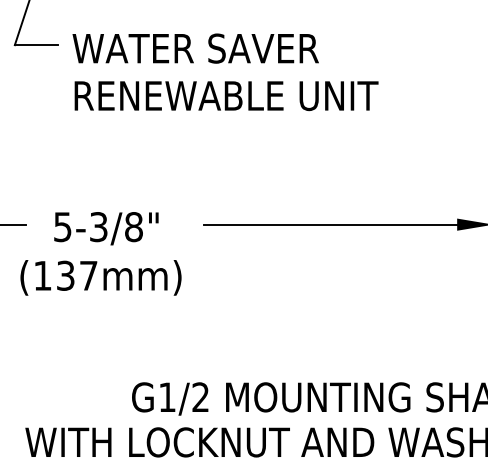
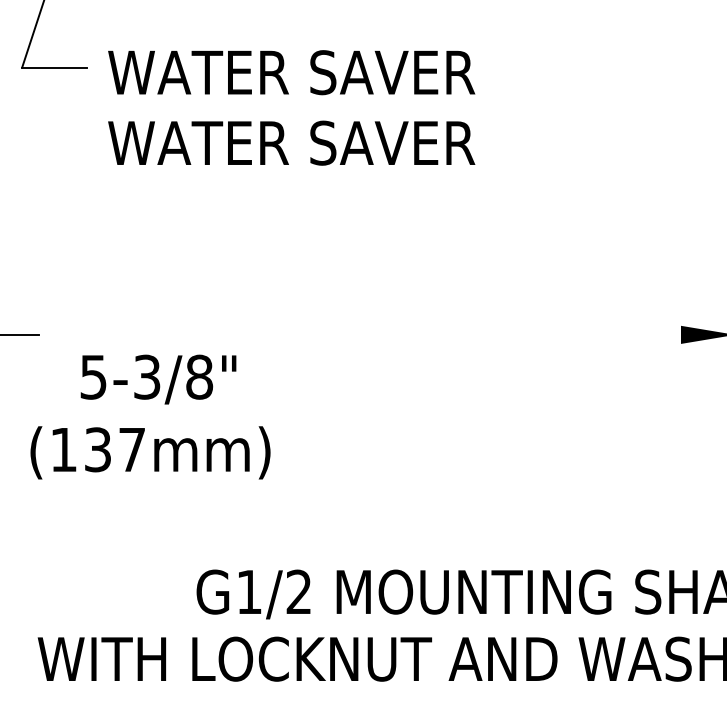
text: (225, 95) -> (335, 142), RENEWABLE UNIT -> WATER SAVER
line: (330, 224) -> (492, 334), removed
text: (100, 253) -> (149, 416), moved

